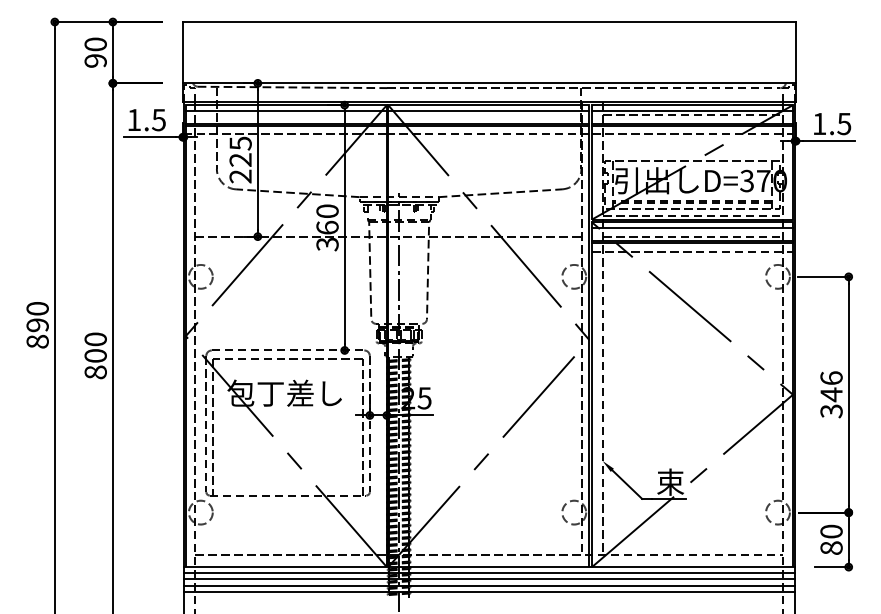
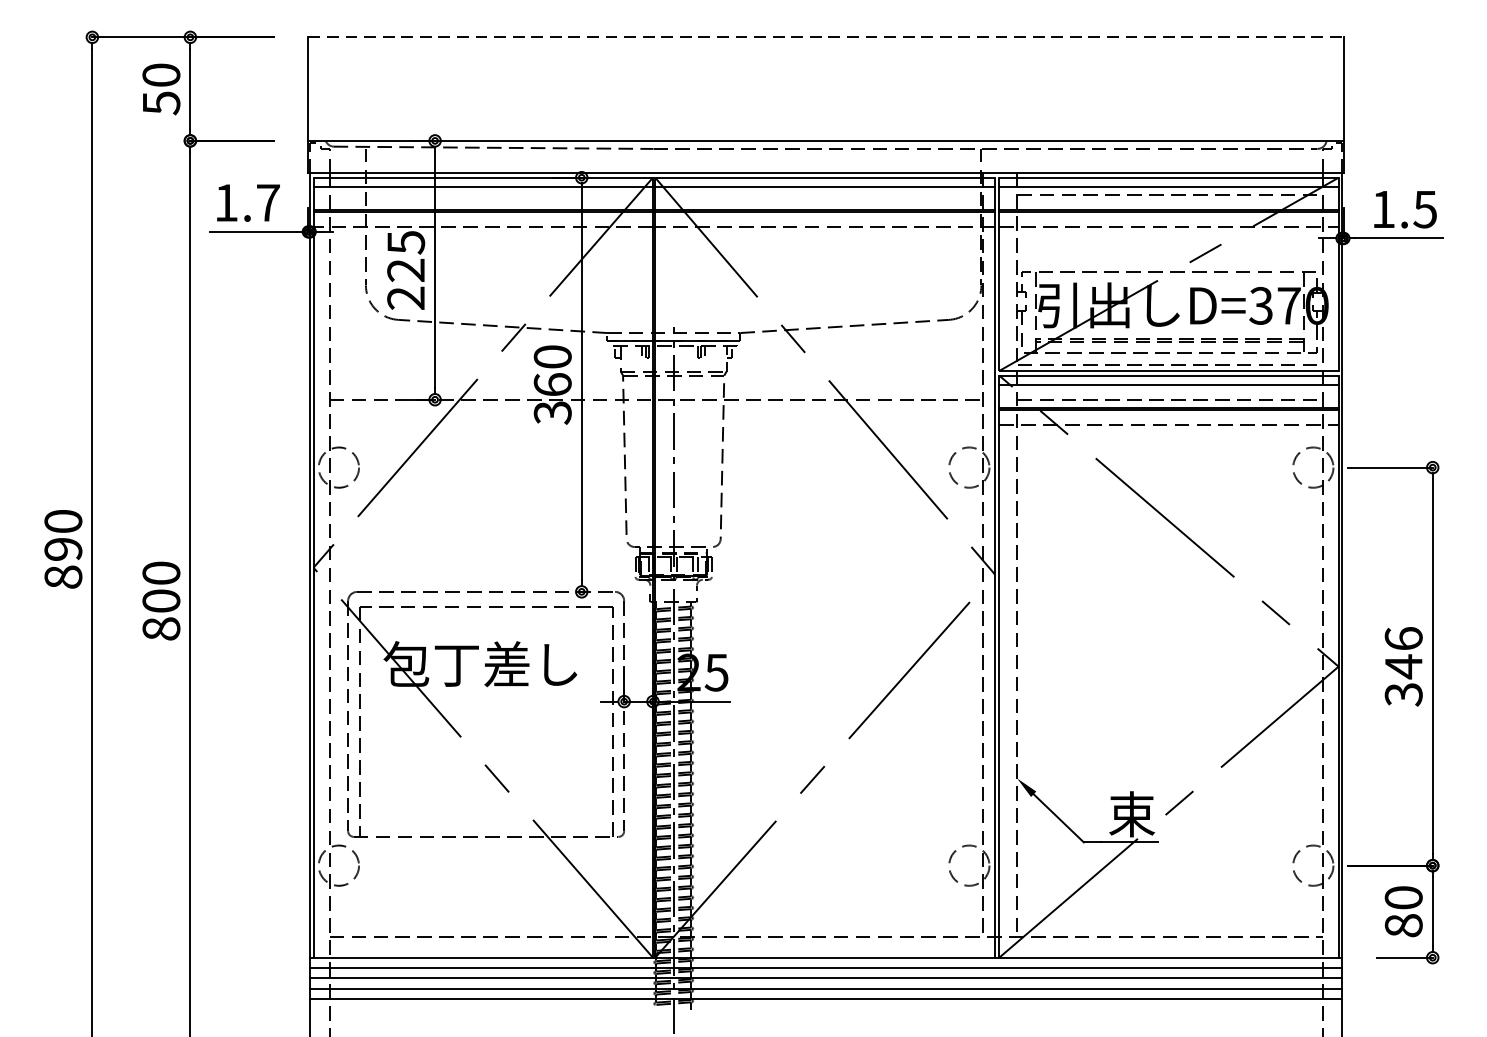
line: (489, 22) -> (826, 38), solid -> dashed
text: (95, 61) -> (161, 103), 90 -> 50
text: (158, 120) -> (267, 203), 1.5 -> 1.7

